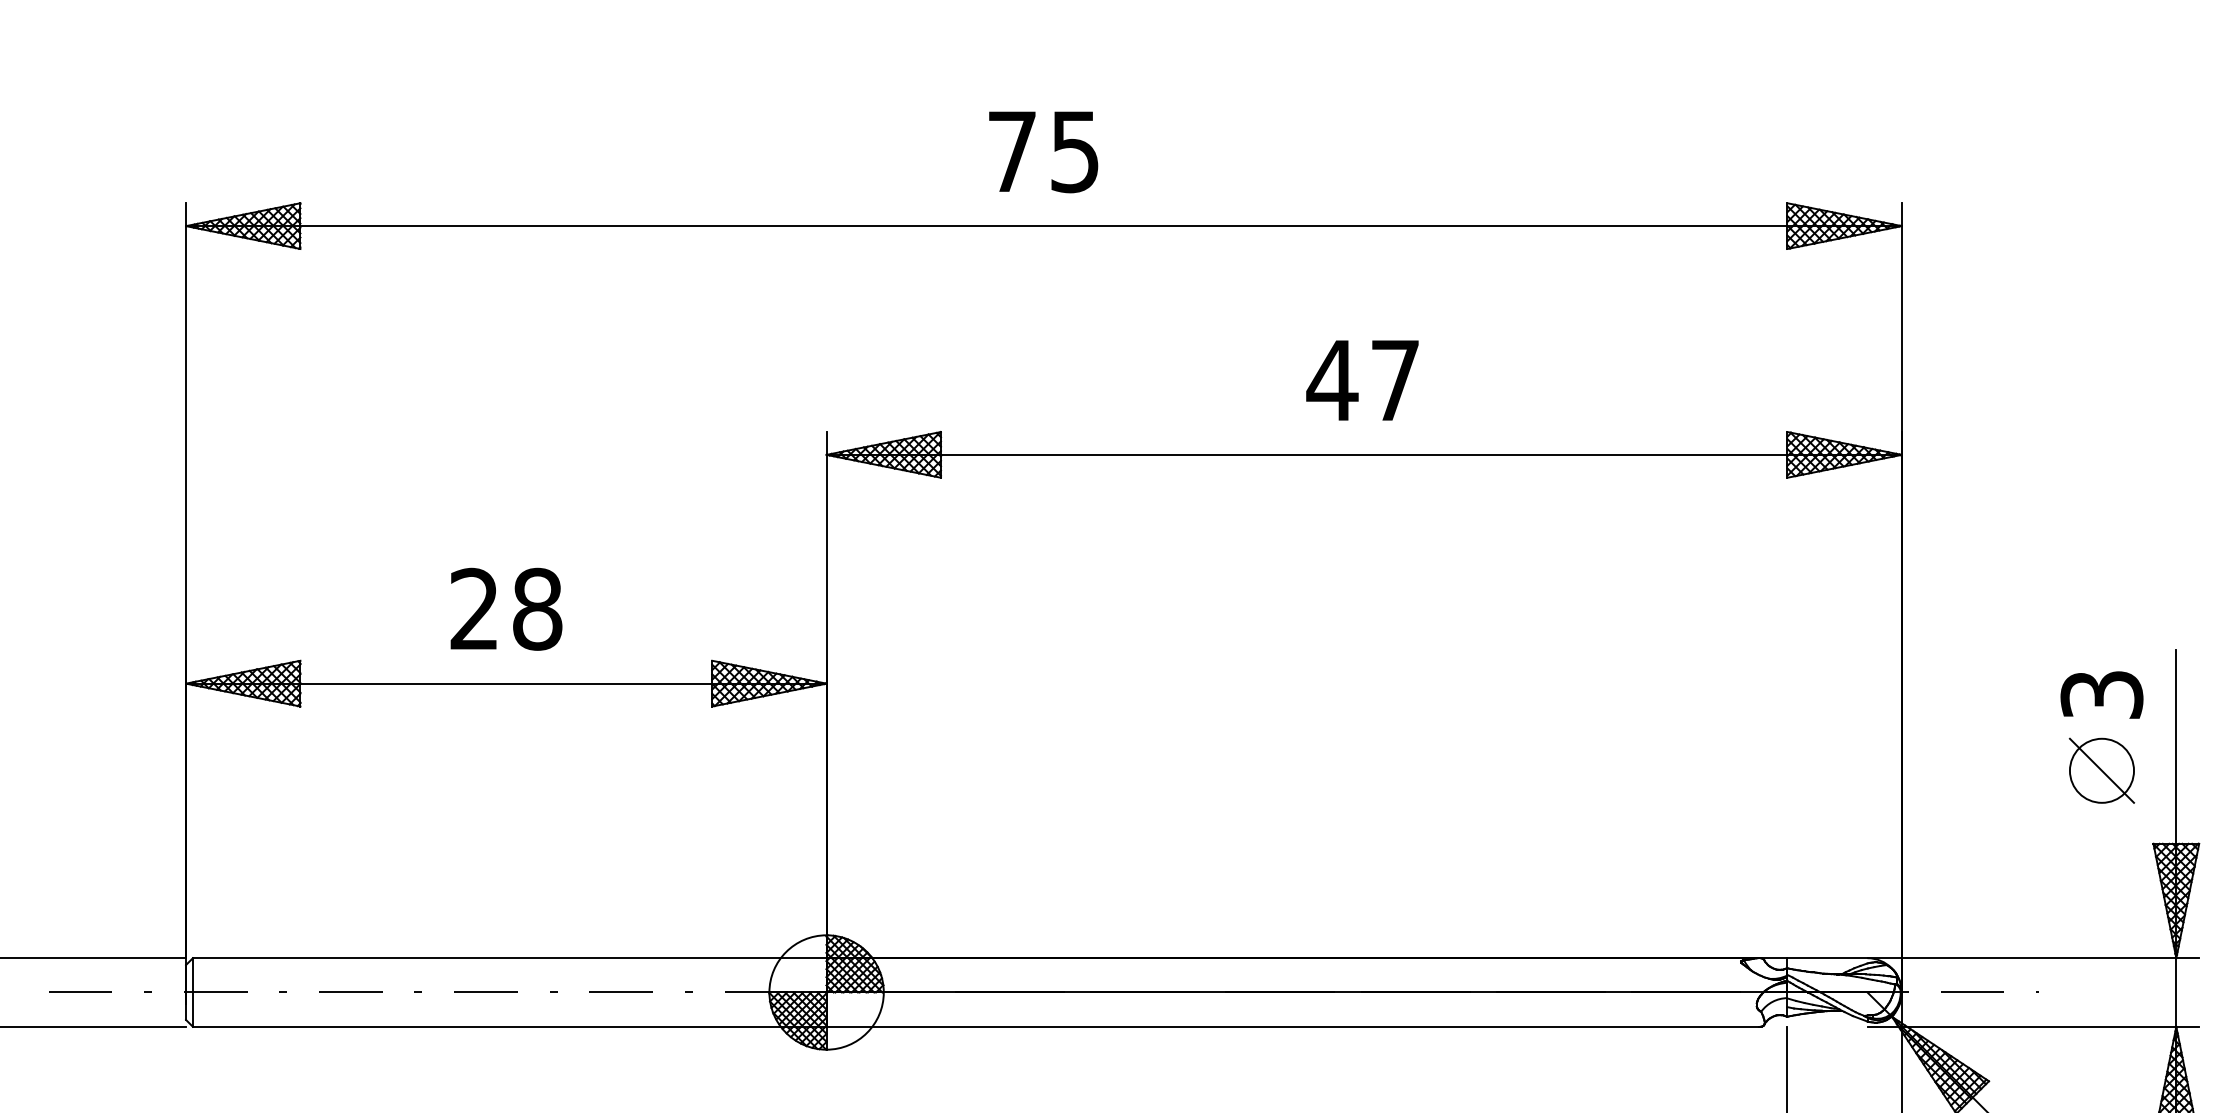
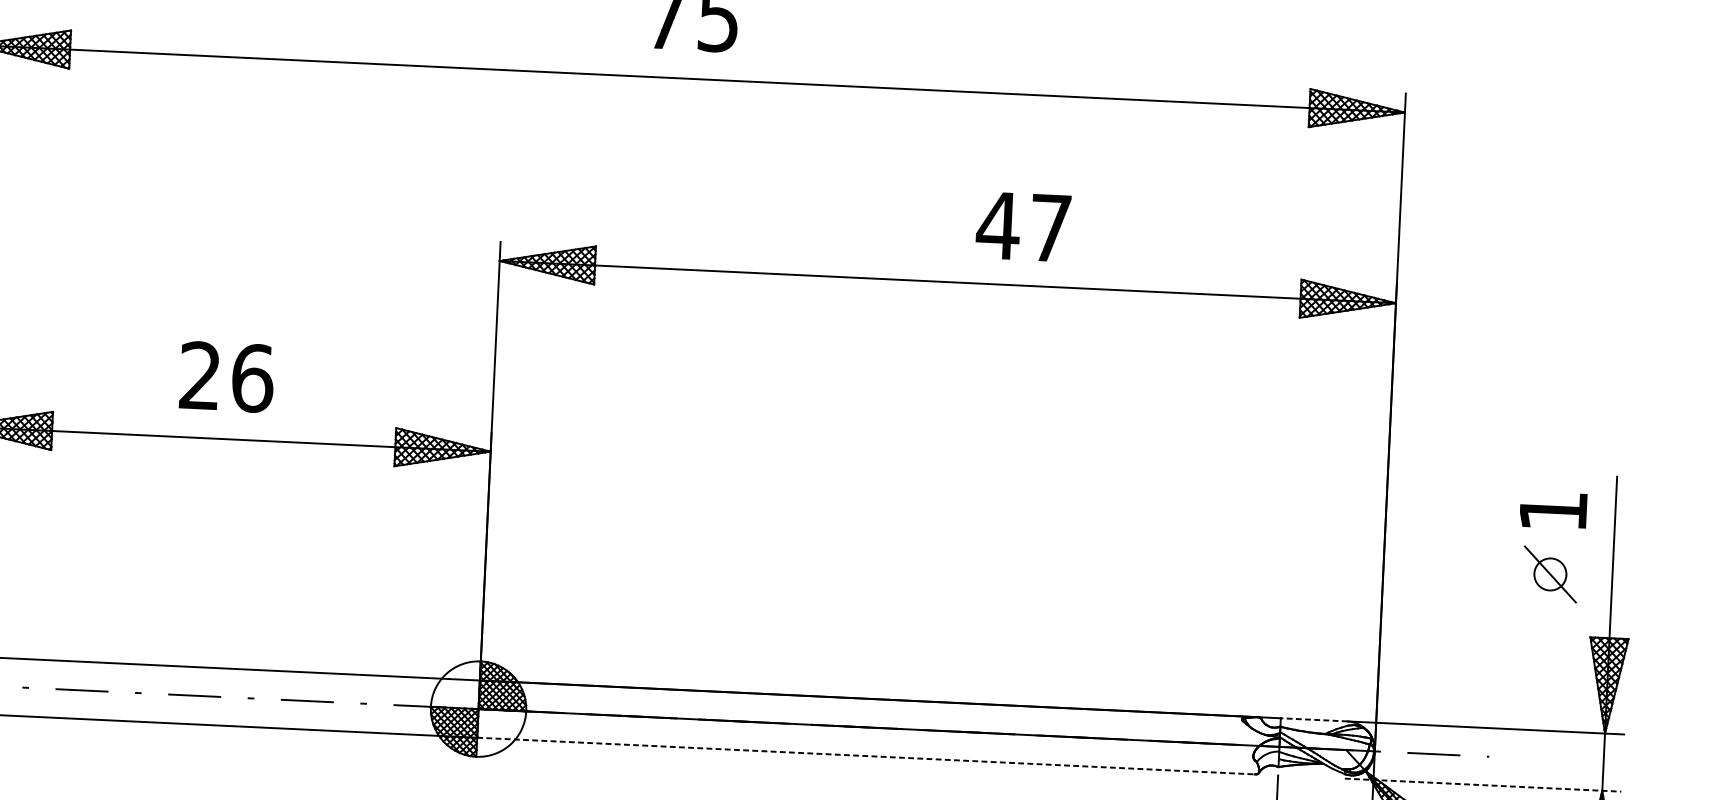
text: (1362, 380) -> (1023, 226), moved
text: (537, 608) -> (252, 377), 28 -> 26
text: (2101, 694) -> (1553, 510), 3 -> 1
circle: (2101, 770) -> (1550, 574), size x0.6
line: (1826, 958) -> (1313, 720), solid -> dashed
line: (1293, 1026) -> (866, 755), solid -> dashed
line: (2033, 1026) -> (1483, 784), solid -> dashed

